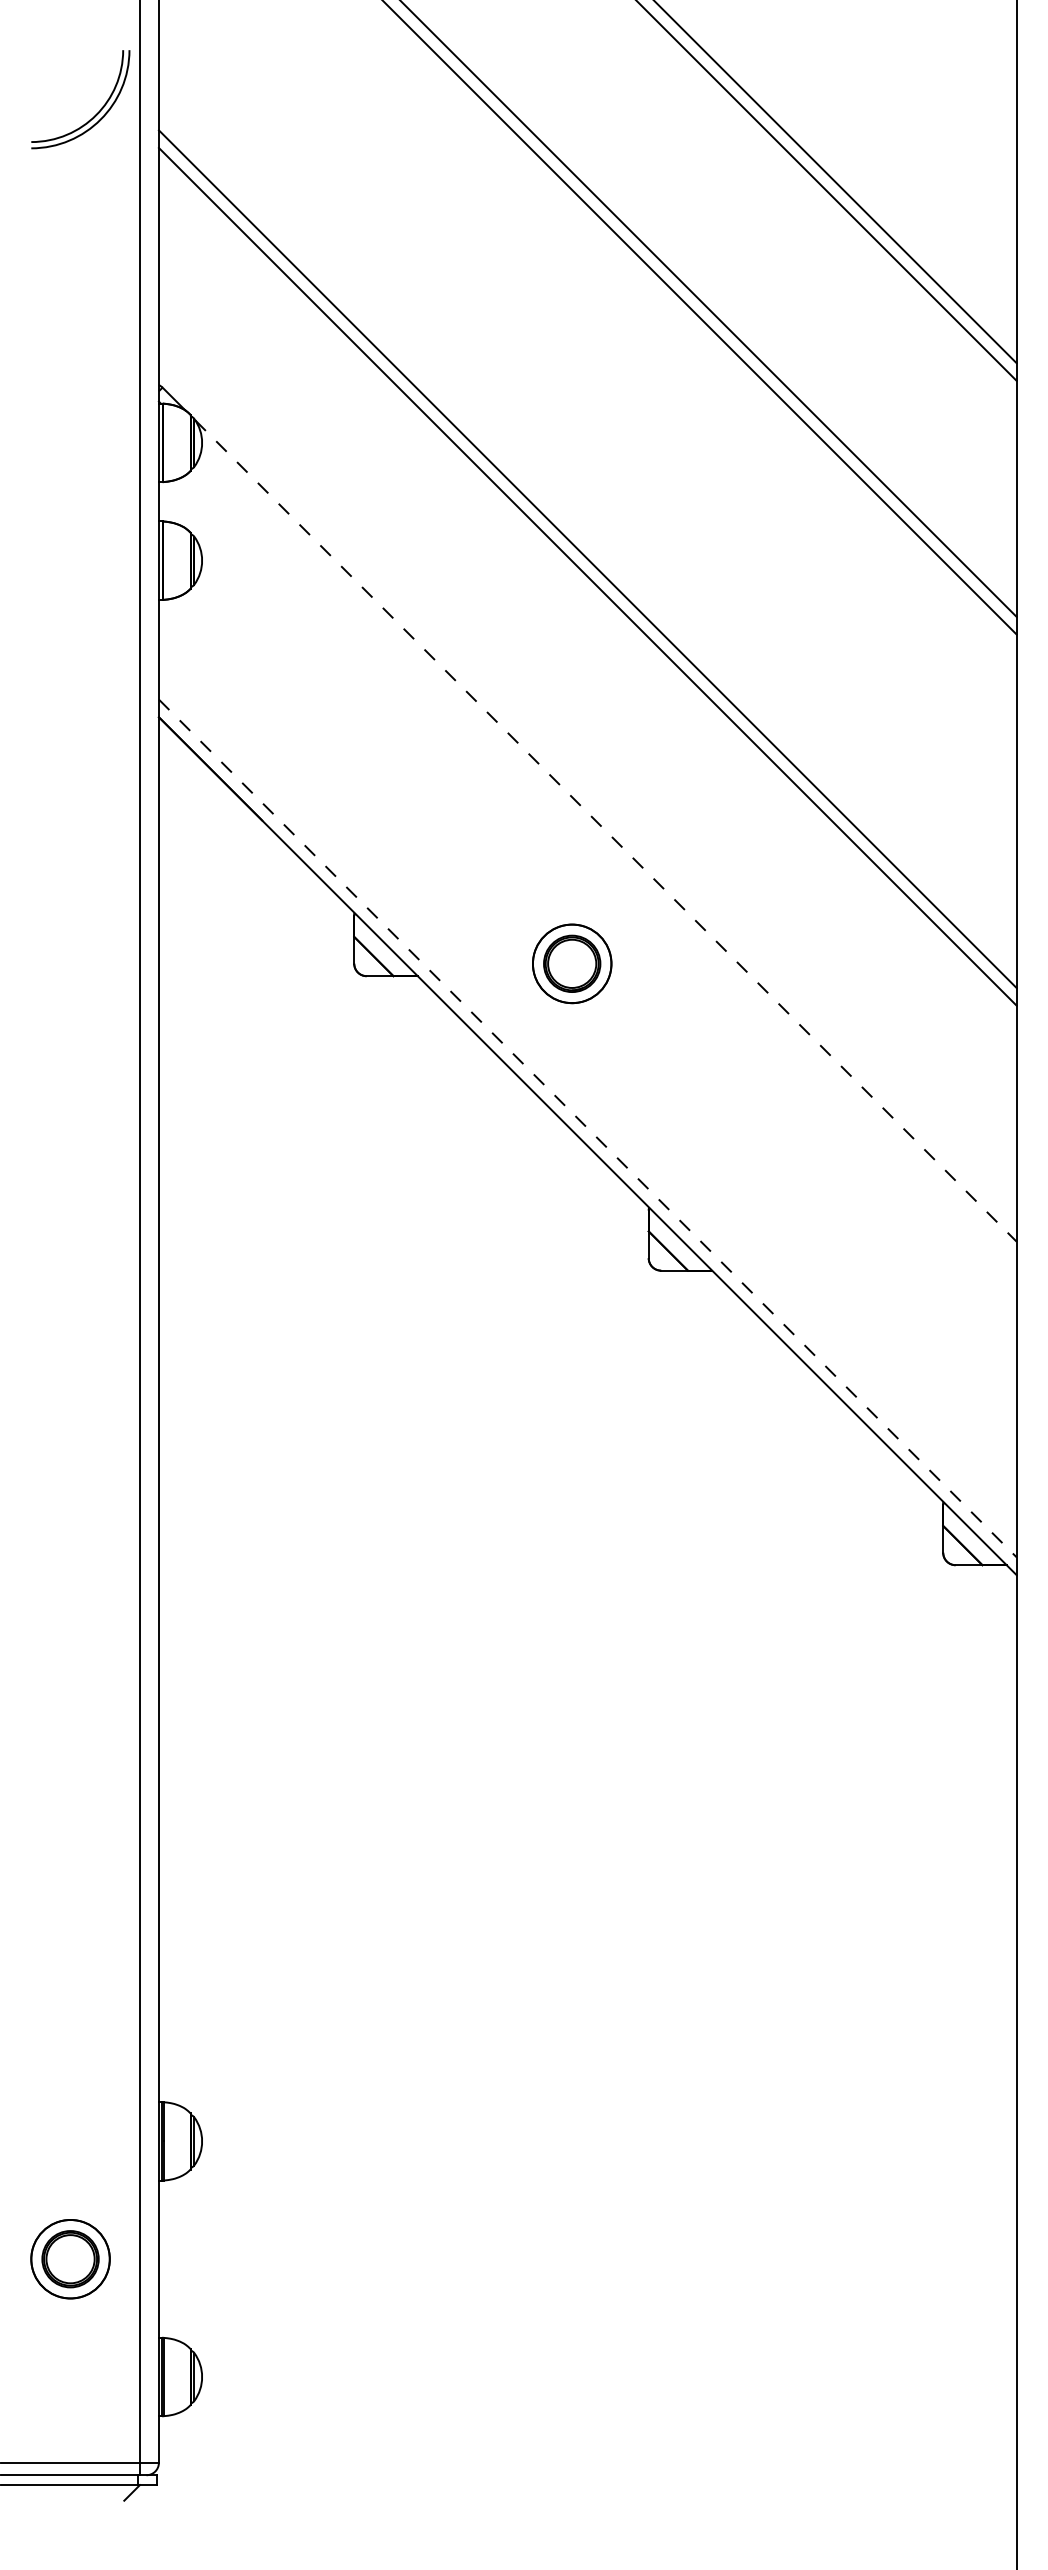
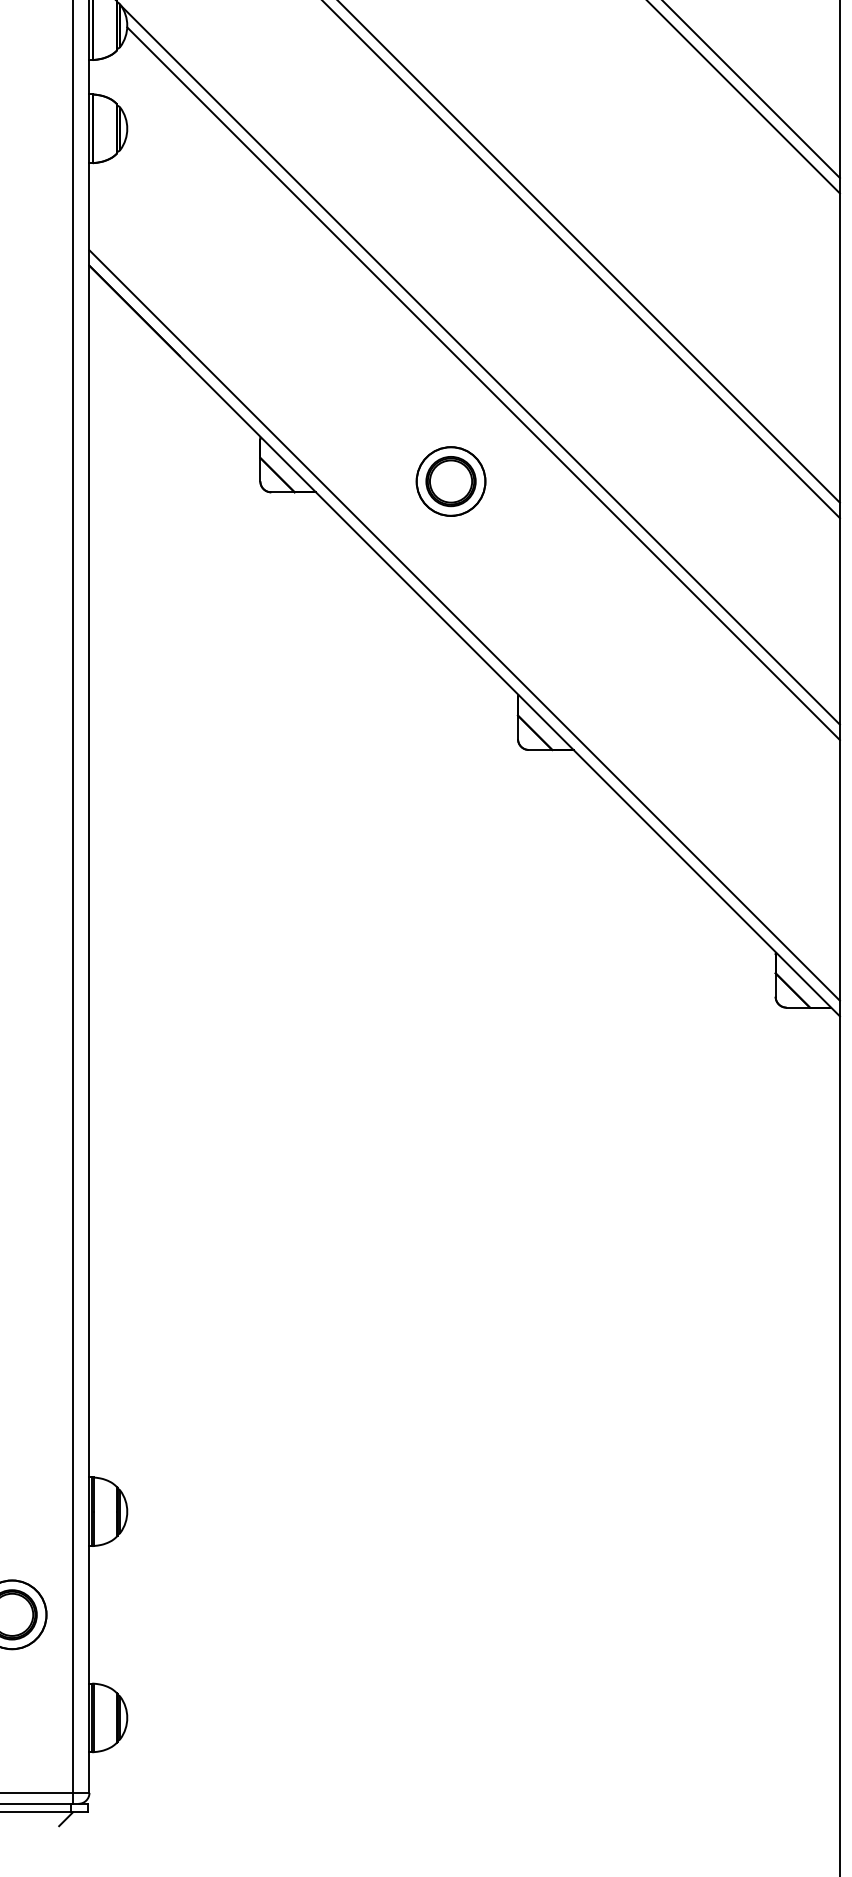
line: (606, 831) -> (481, 365), dashed -> solid
line: (609, 851) -> (483, 383), added
line: (587, 1128) -> (464, 625), dashed -> solid

